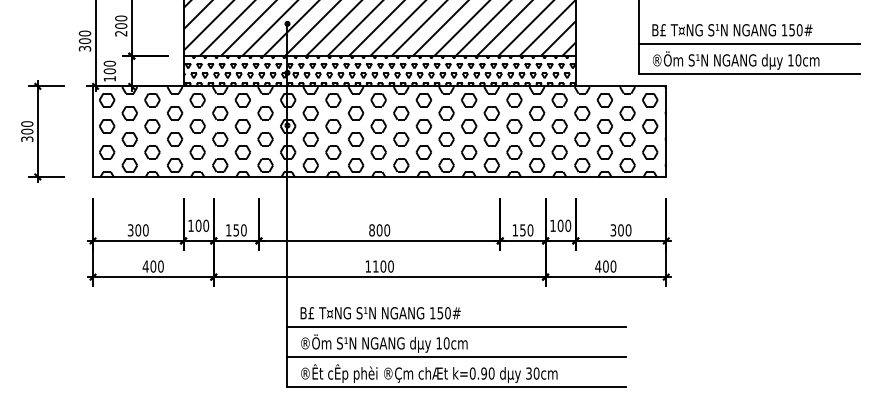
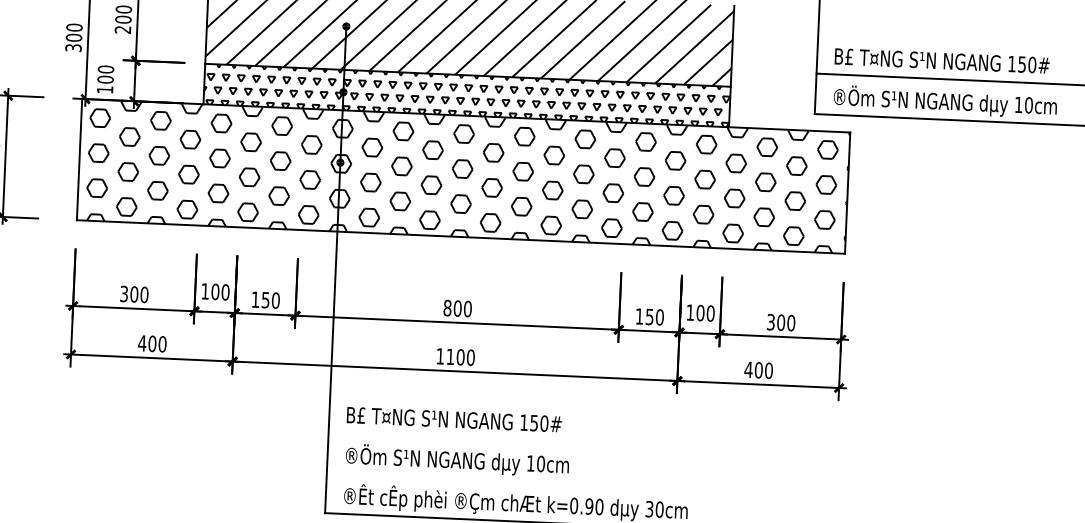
line: (456, 326) -> (555, 441), removed
line: (456, 356) -> (553, 482), removed

